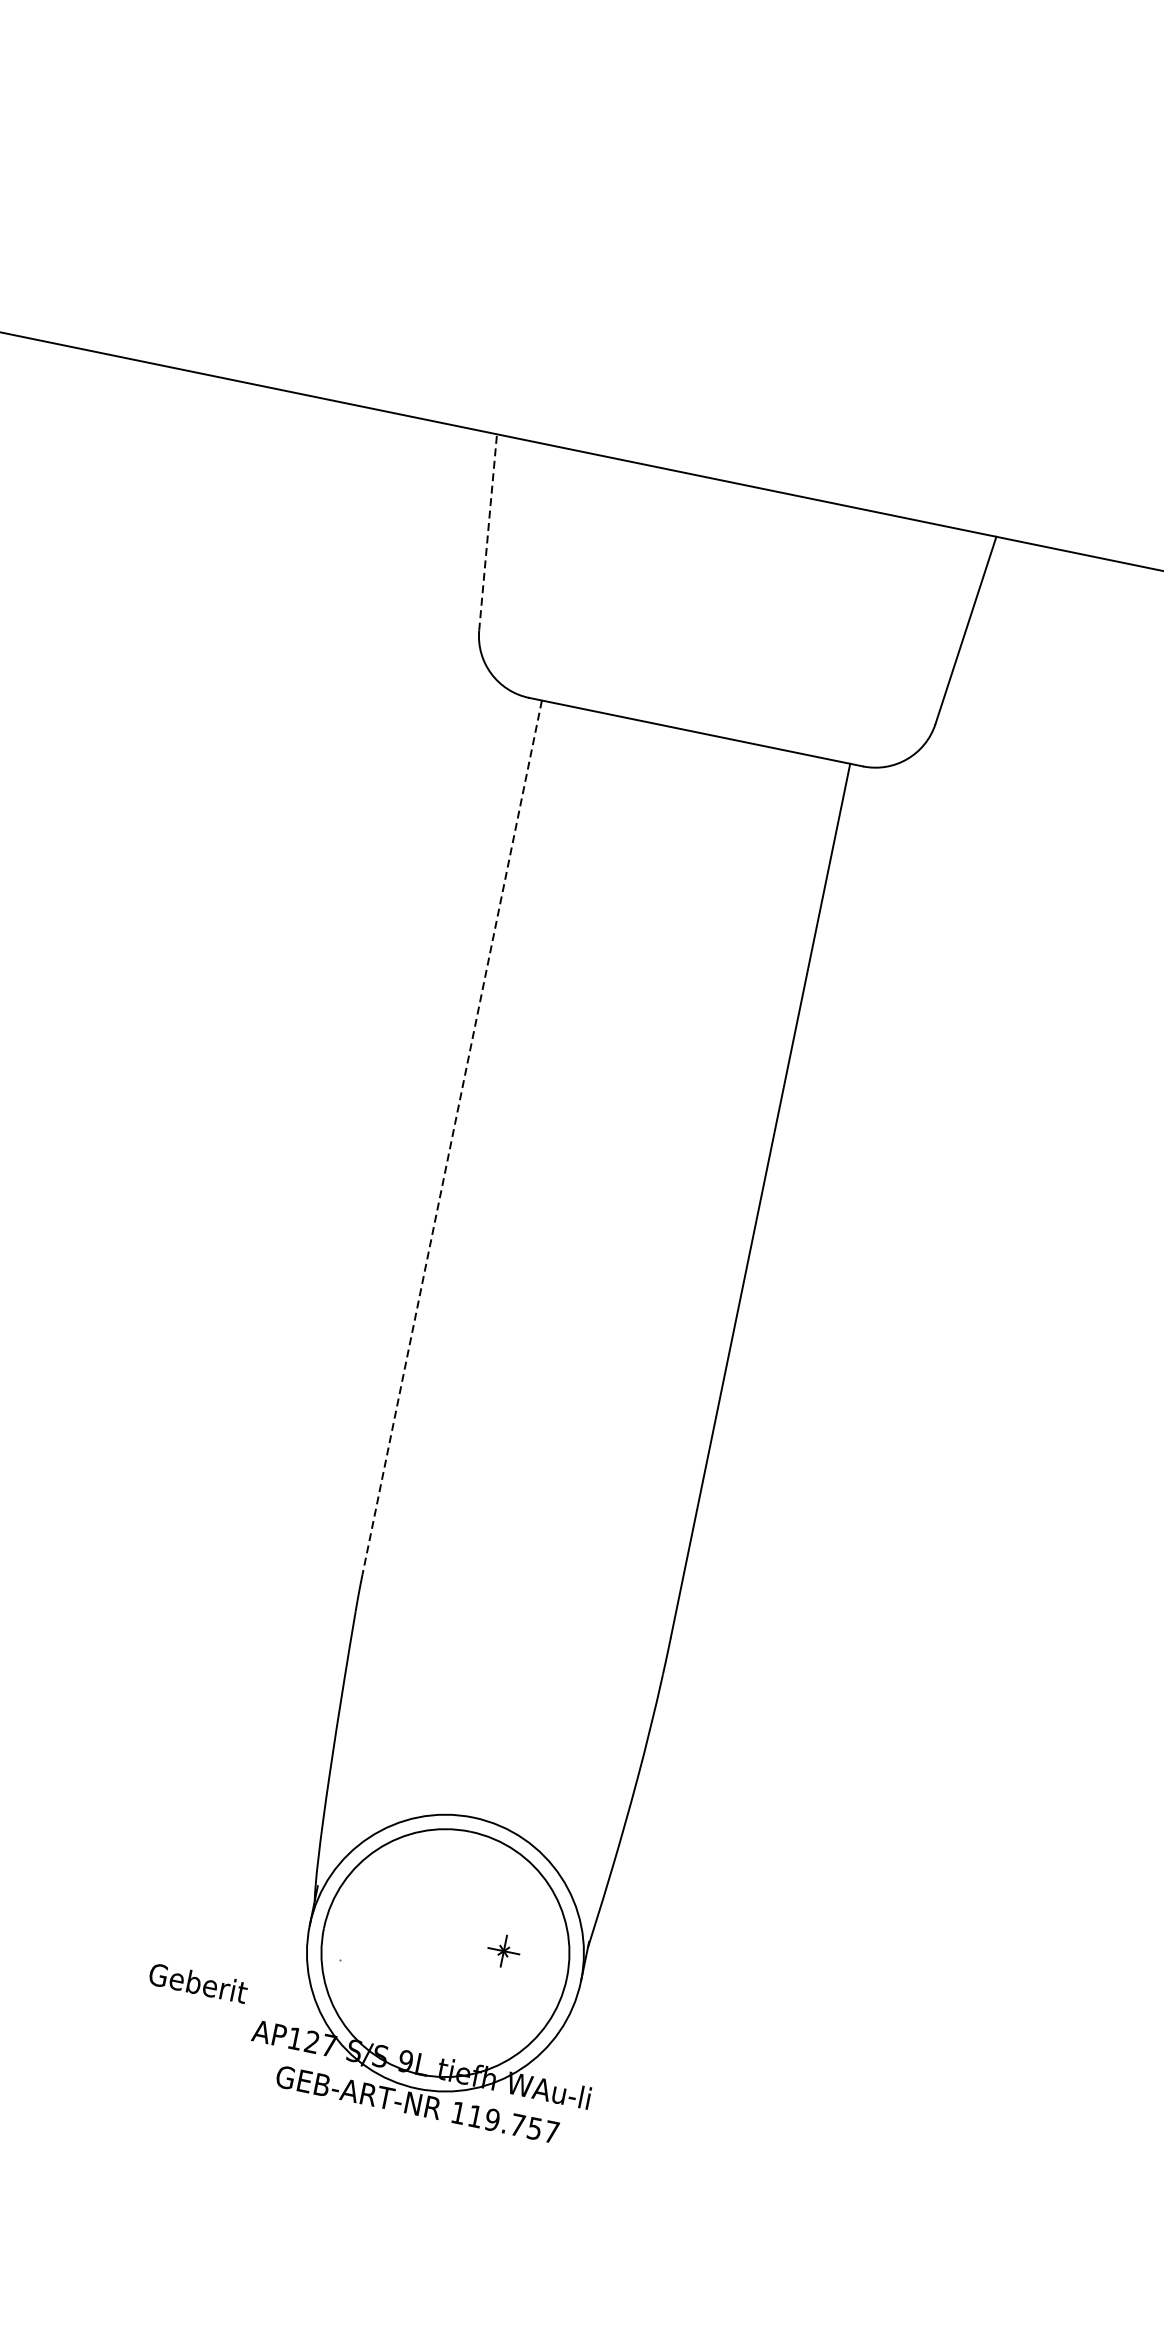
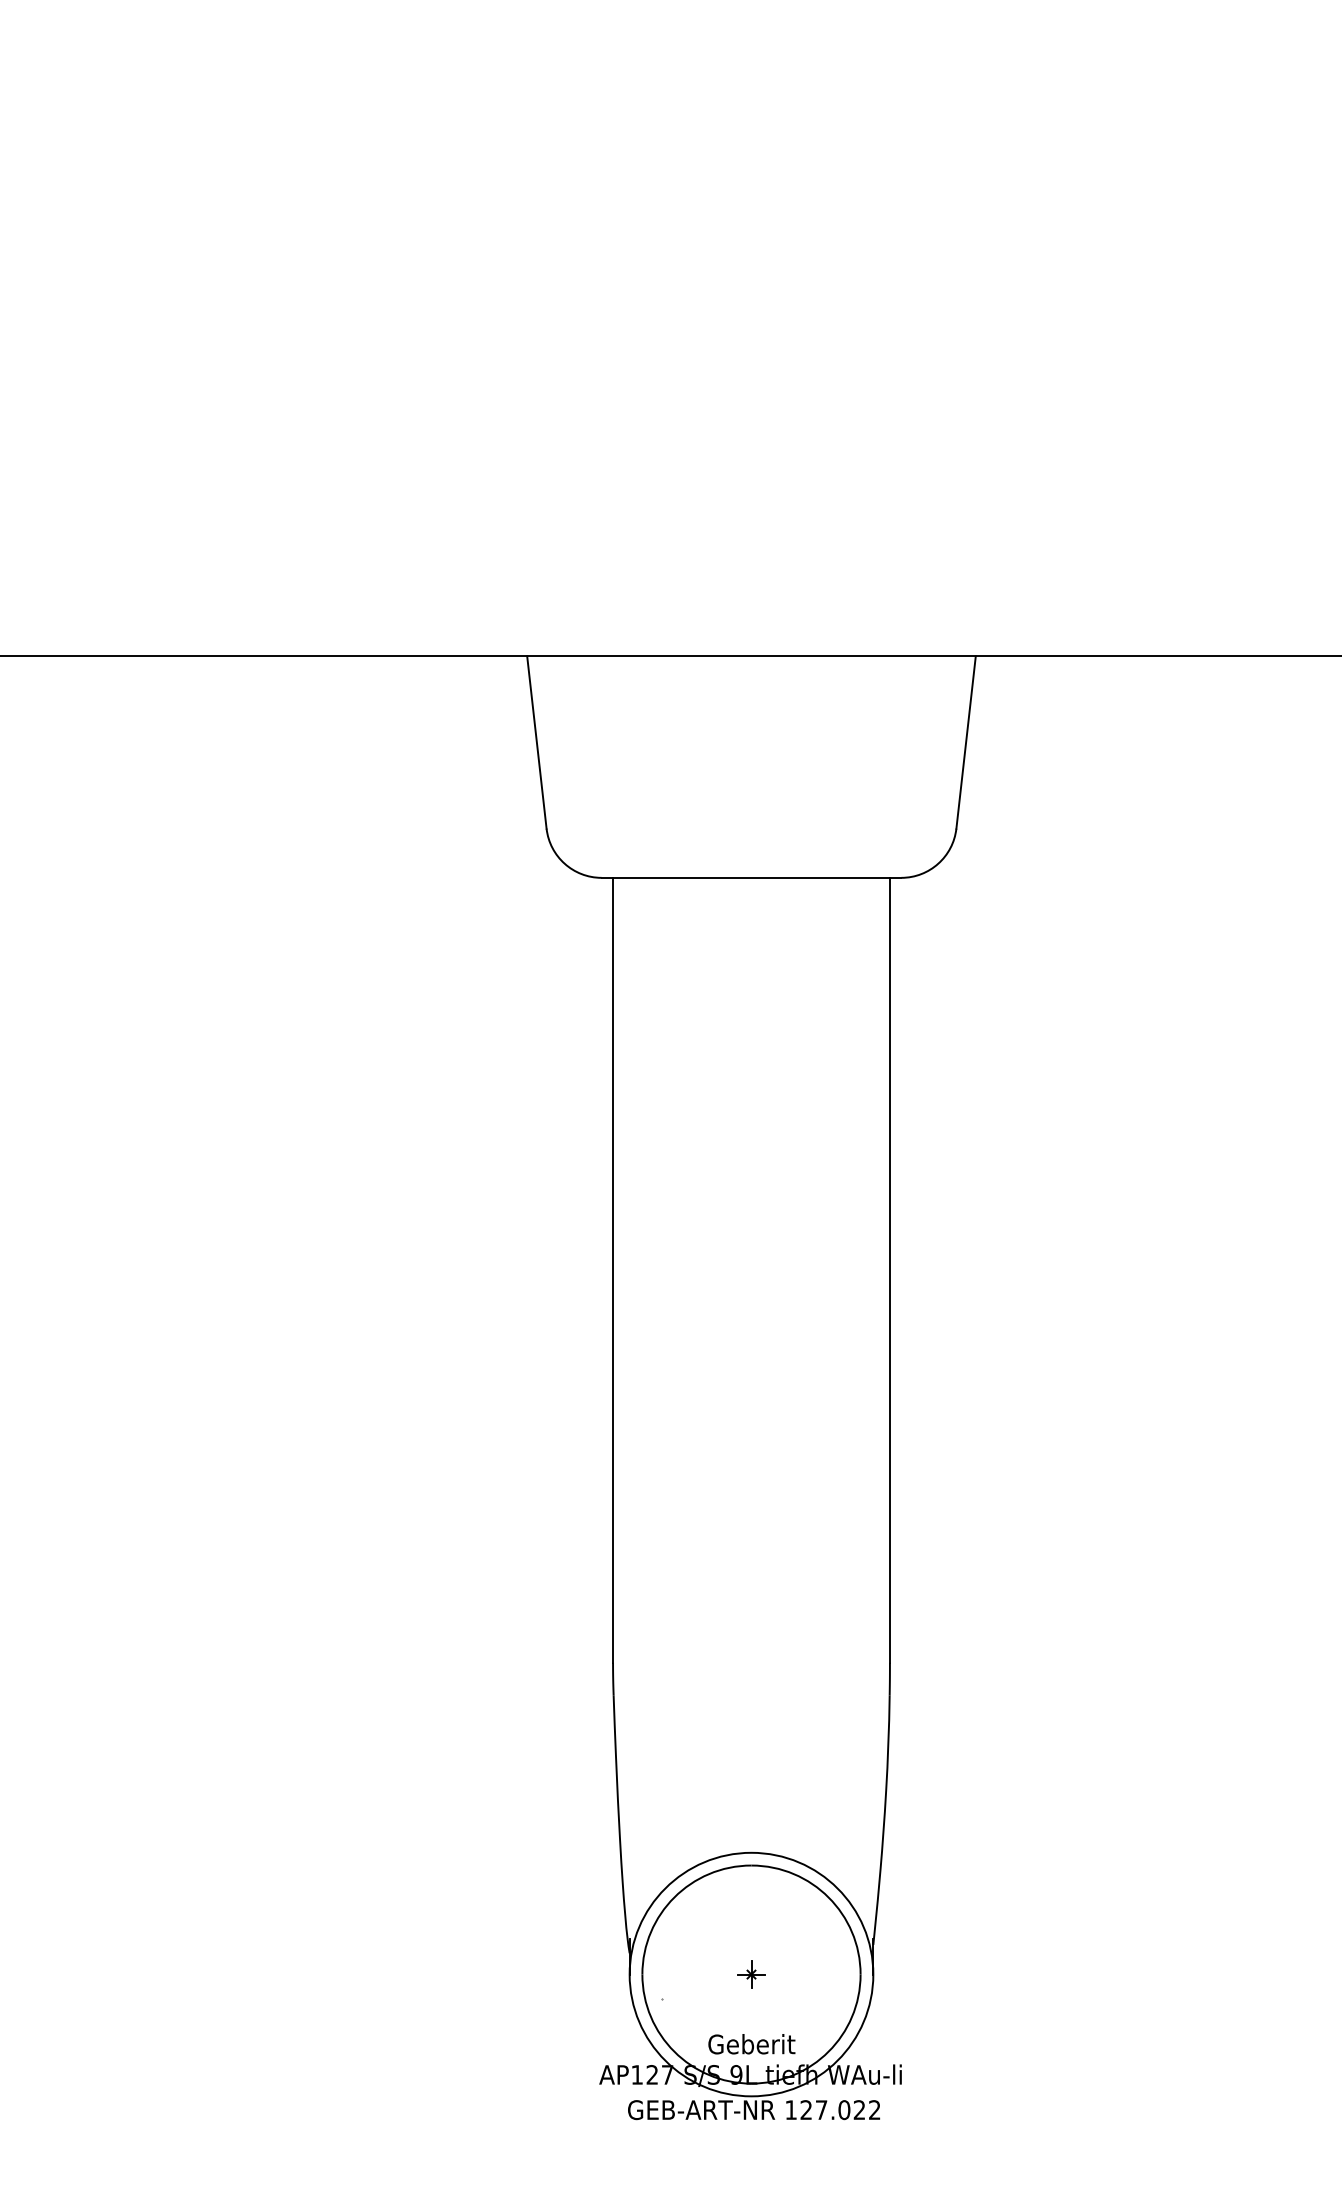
line: (487, 532) -> (536, 742), dashed -> solid
line: (452, 1137) -> (613, 1270), dashed -> solid
part: (503, 1951) -> (751, 1974), moved
text: (197, 1983) -> (751, 2044), moved
text: (513, 2124) -> (840, 2110), 119.757 -> 127.022

